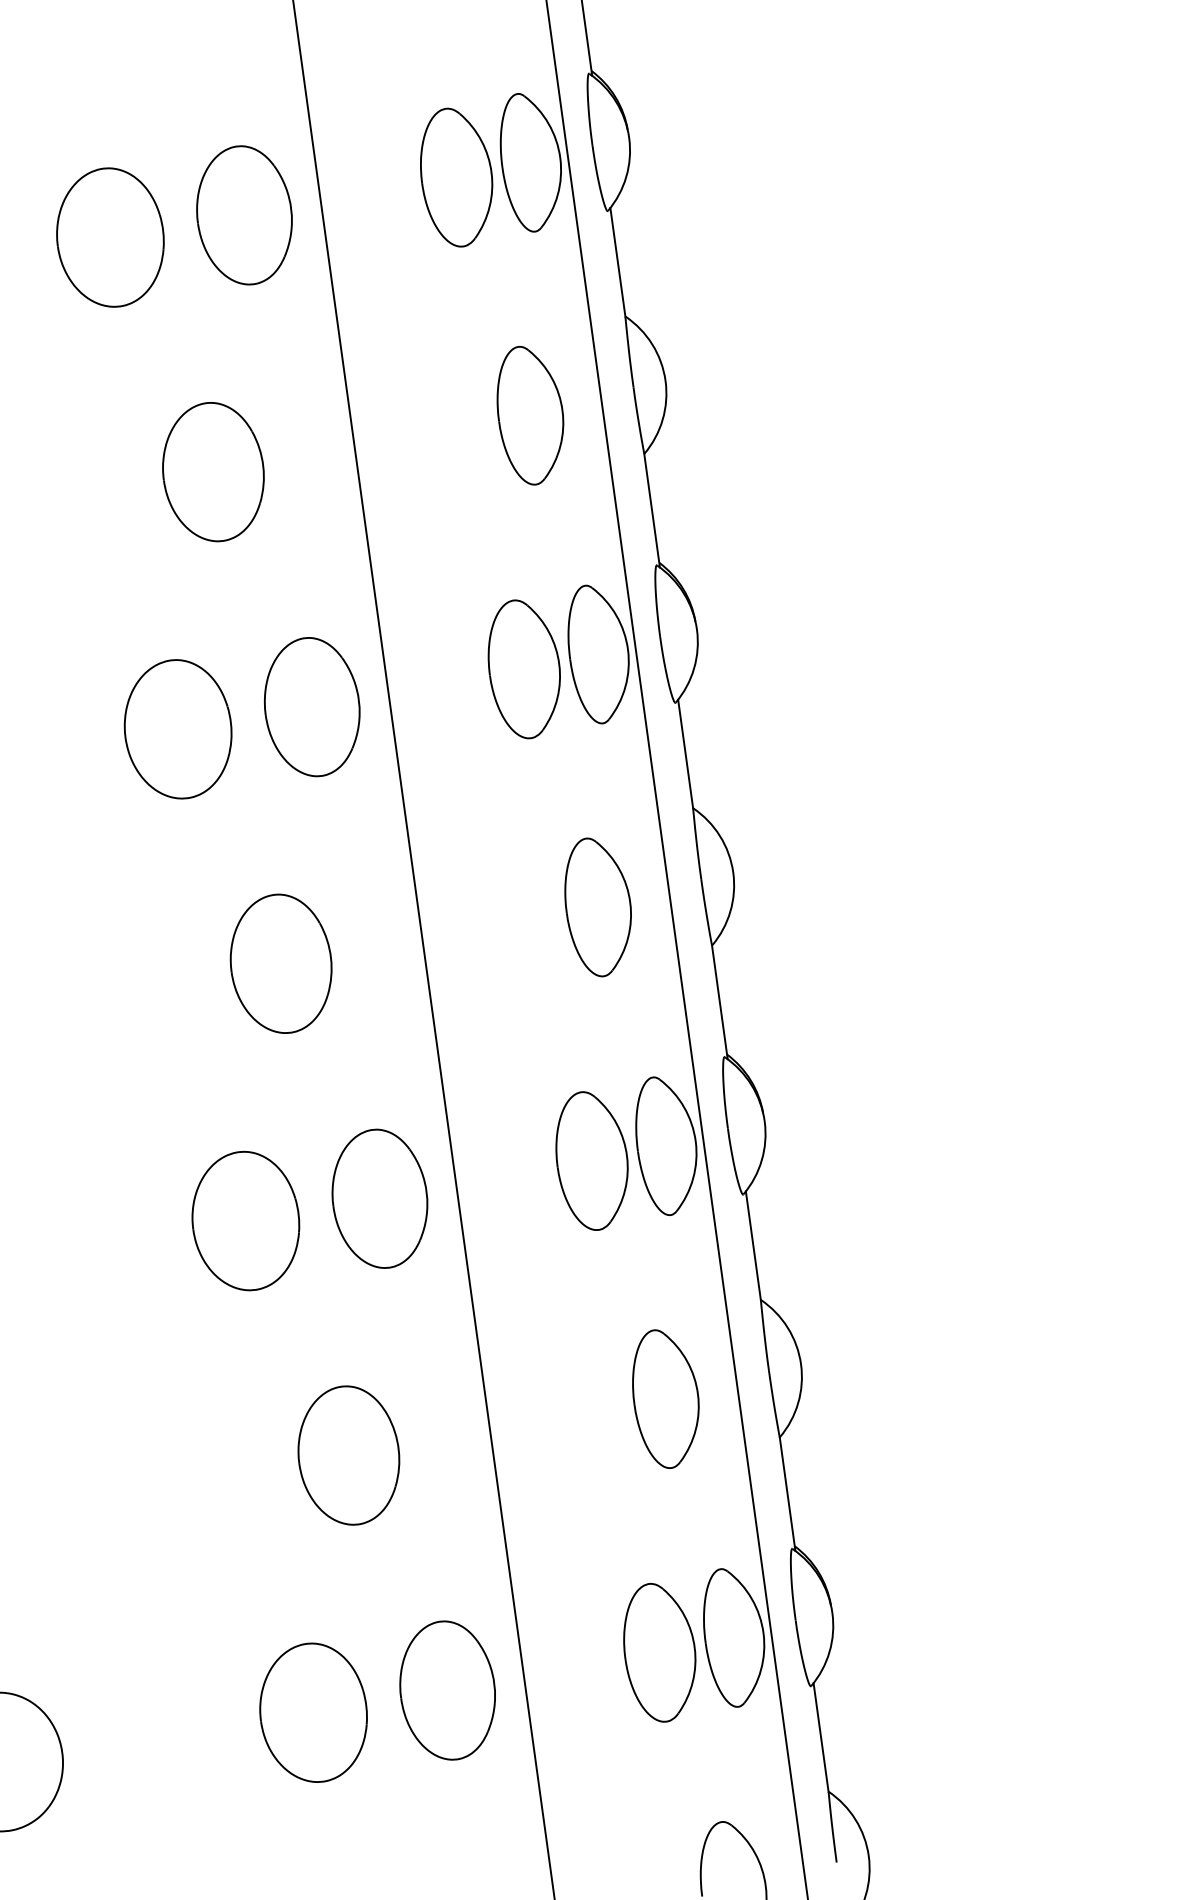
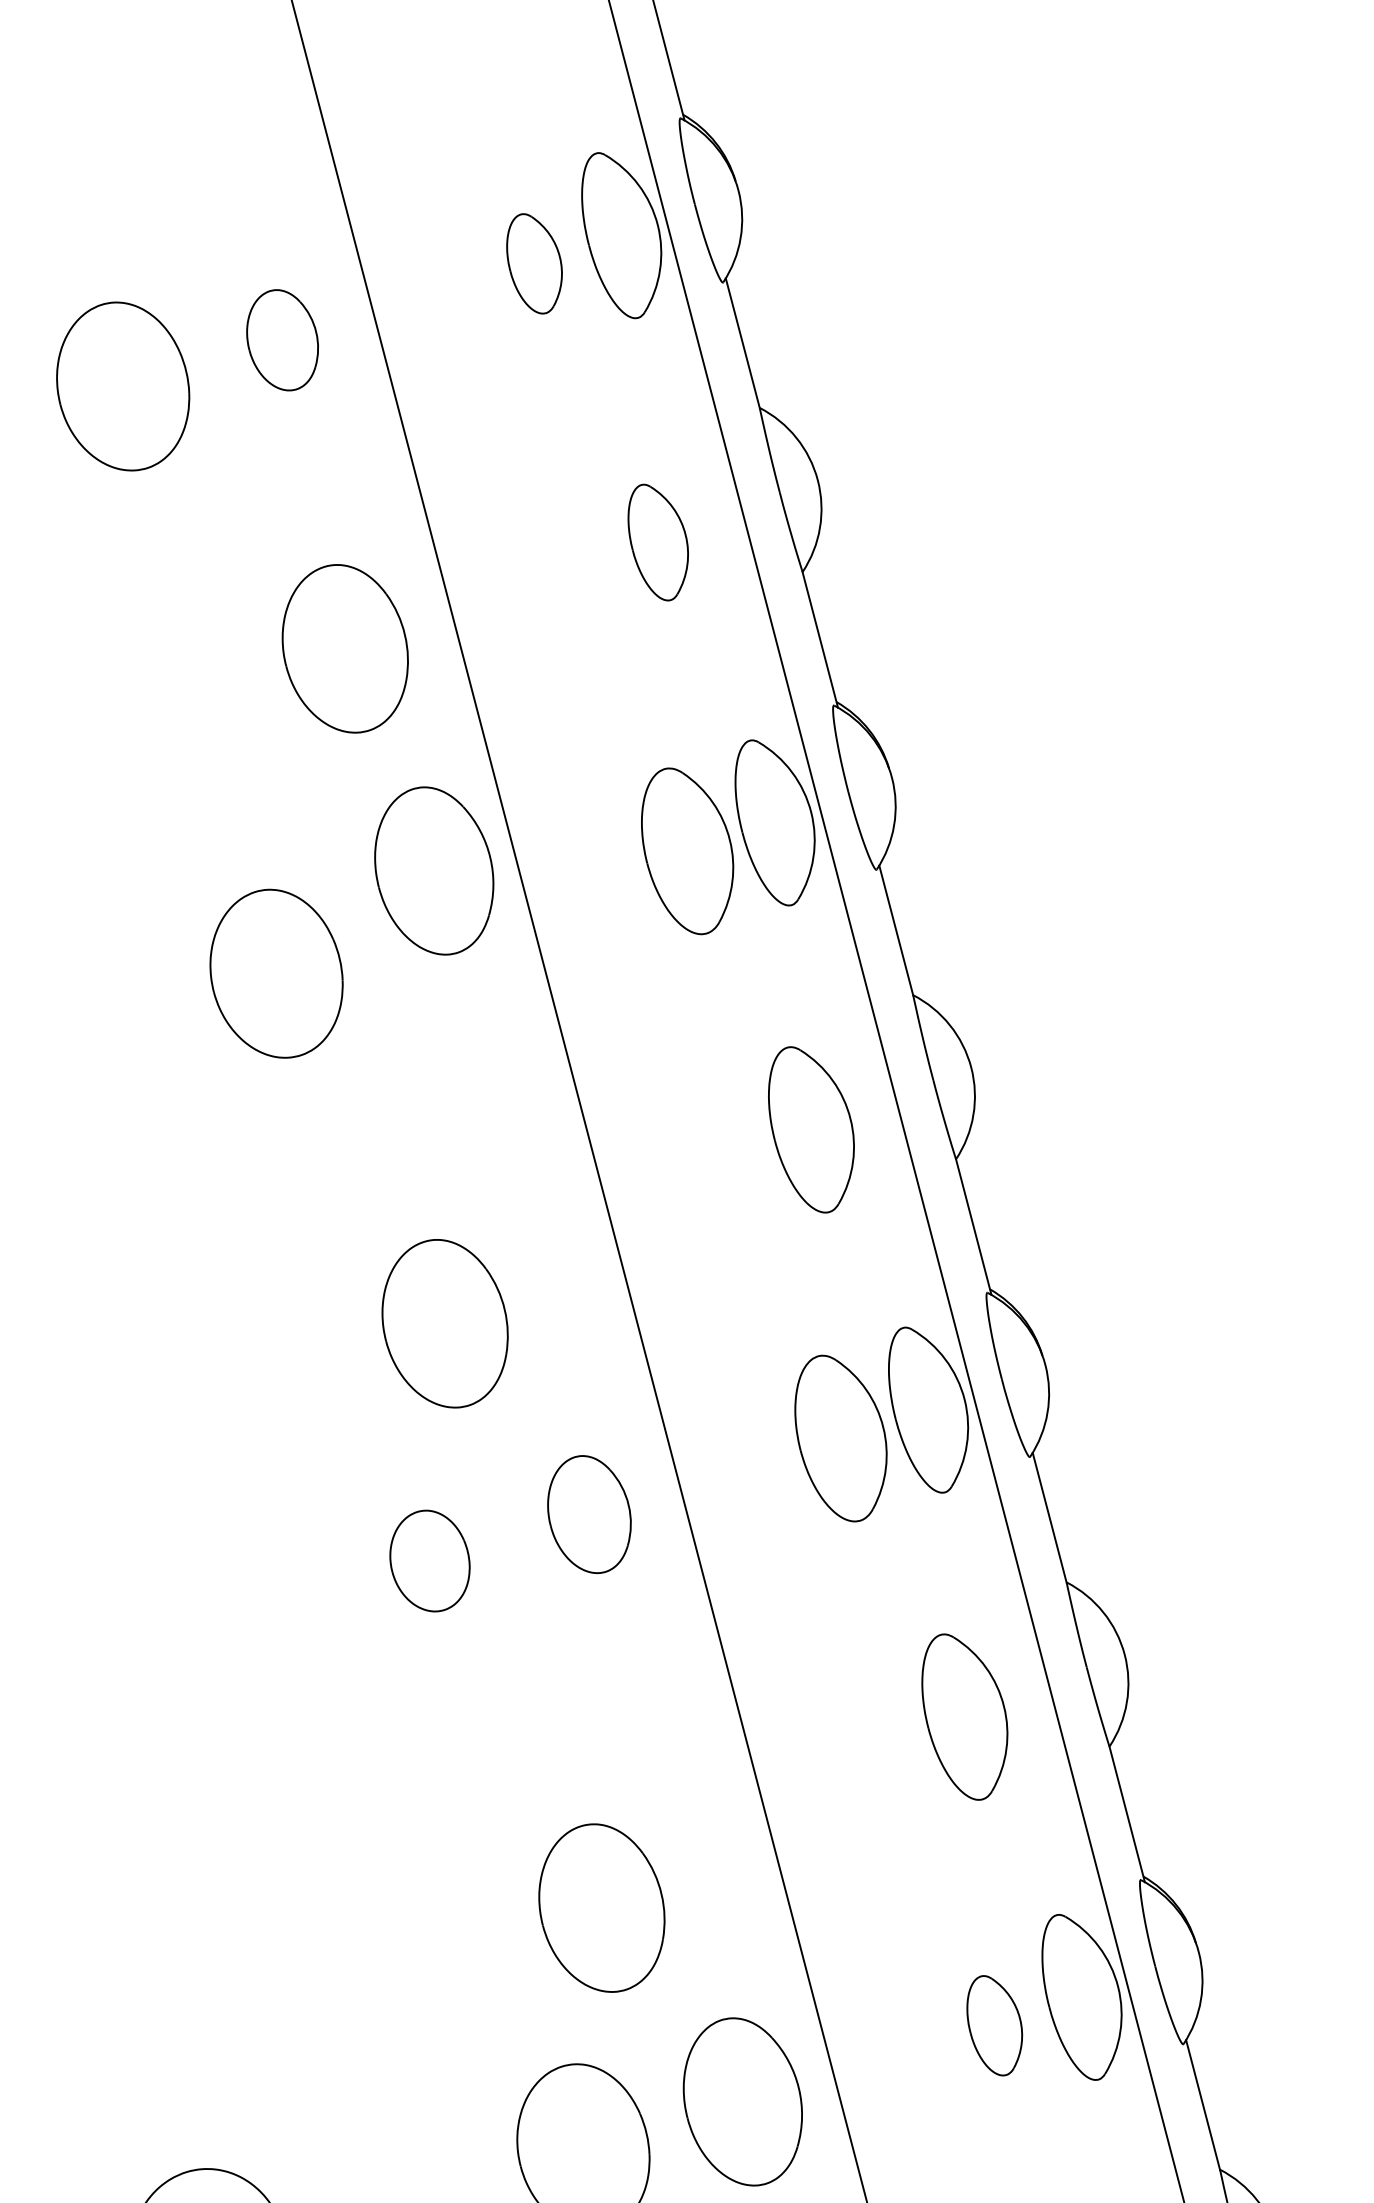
part: (456, 177) -> (534, 263), size x0.6
part: (244, 215) -> (282, 340), size x0.6
part: (530, 415) -> (658, 541), size x0.7
part: (213, 472) -> (345, 649), moved
part: (312, 707) -> (434, 871), moved
part: (280, 963) -> (444, 1323), moved
part: (379, 1198) -> (588, 1514), size x0.7
part: (245, 1220) -> (429, 1560), size x0.6
part: (348, 1455) -> (601, 1908), moved
part: (659, 1652) -> (994, 2025), size x0.6

